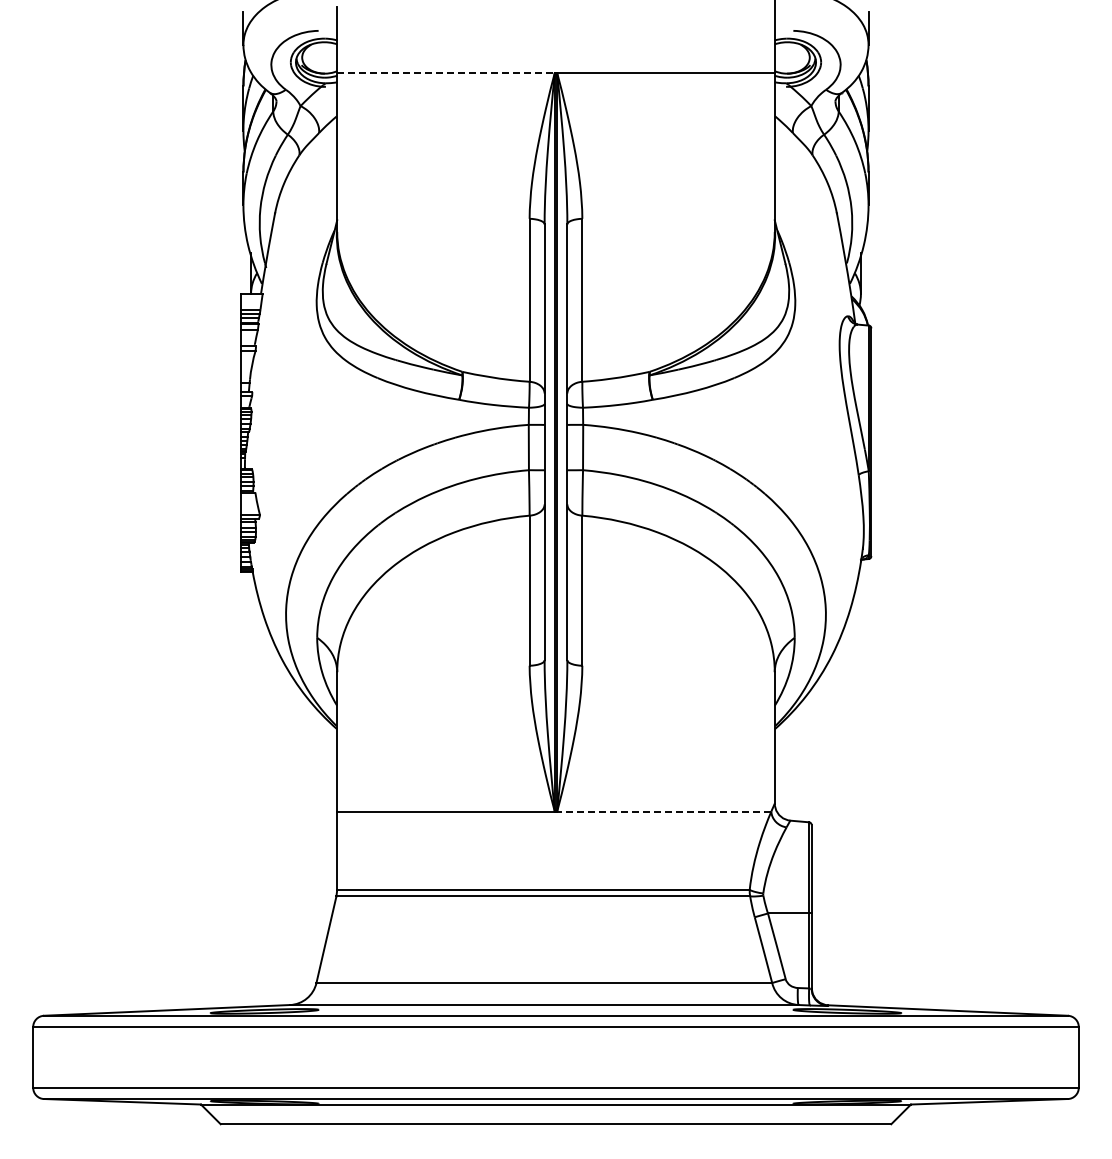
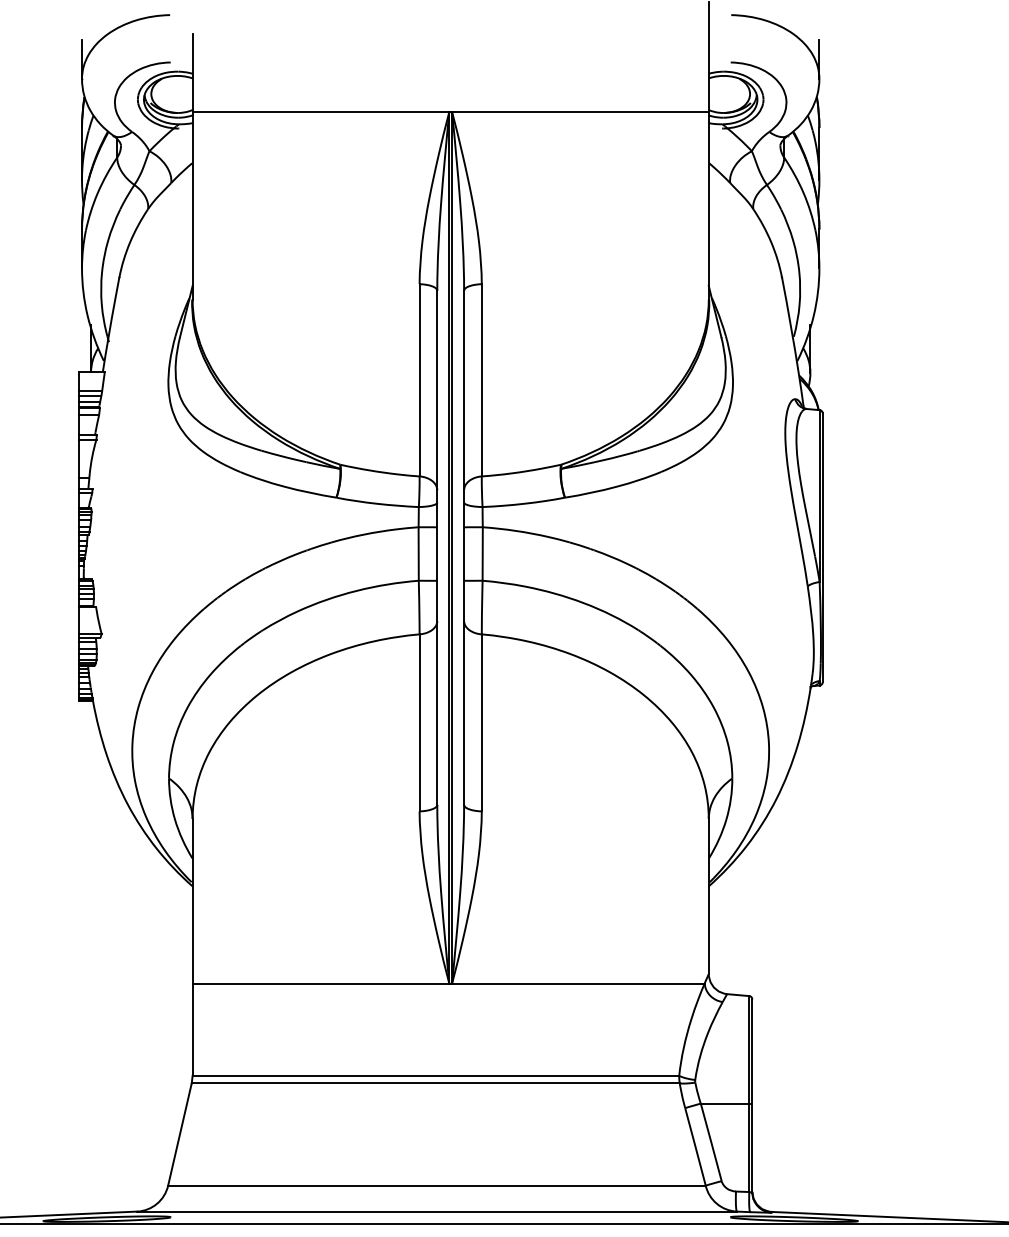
line: (446, 72) -> (321, 111), dashed -> solid
line: (663, 811) -> (577, 983), dashed -> solid

